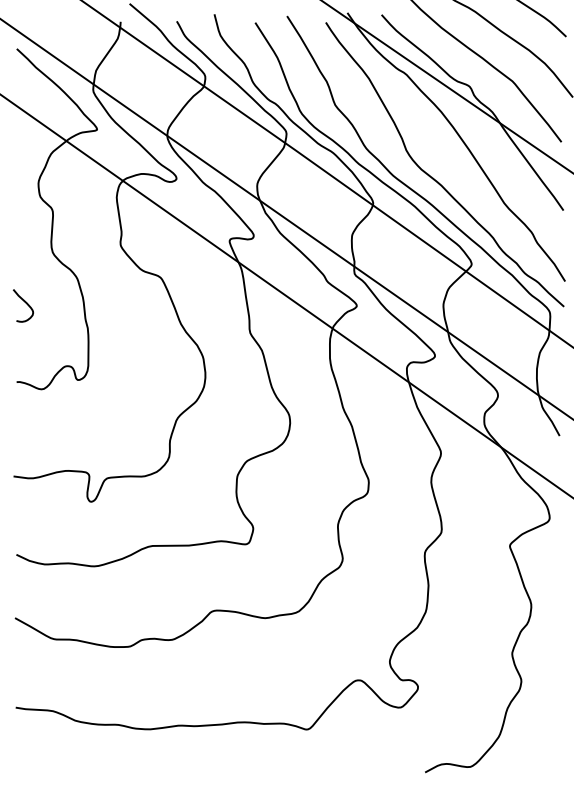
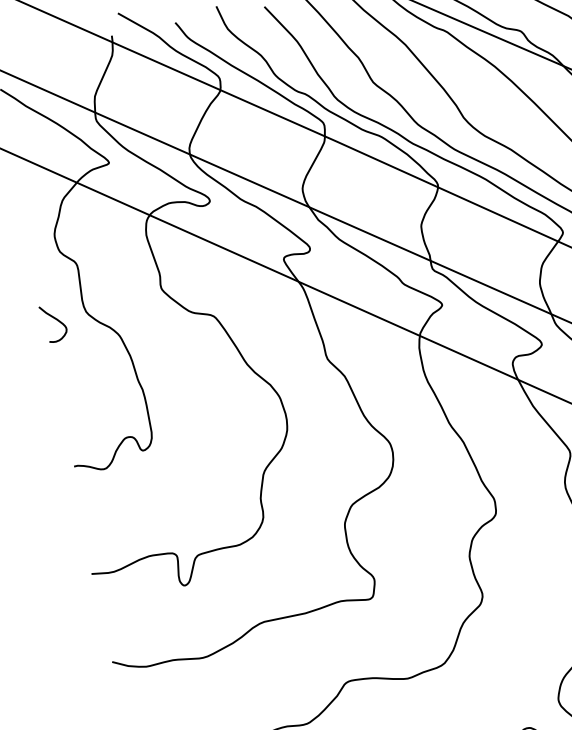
curve: (24, 302) -> (54, 319), moved

